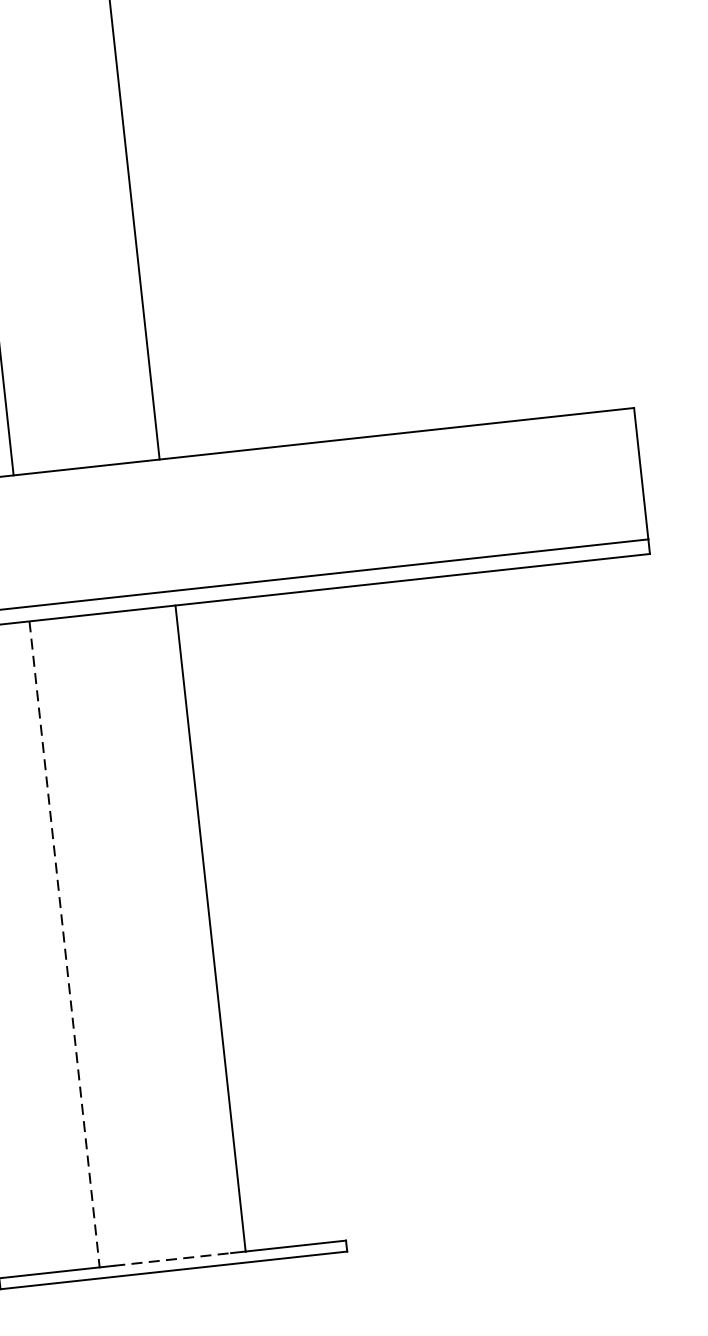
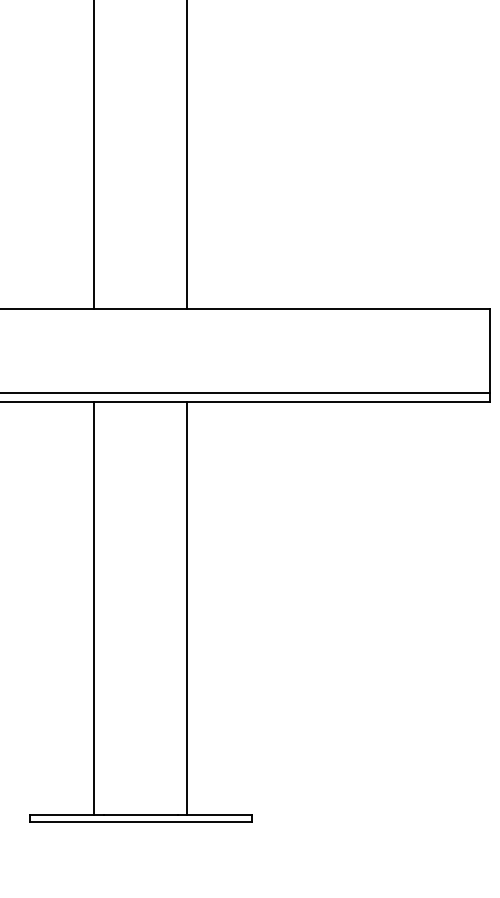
line: (65, 945) -> (94, 609), dashed -> solid
line: (173, 1258) -> (141, 814), dashed -> solid

